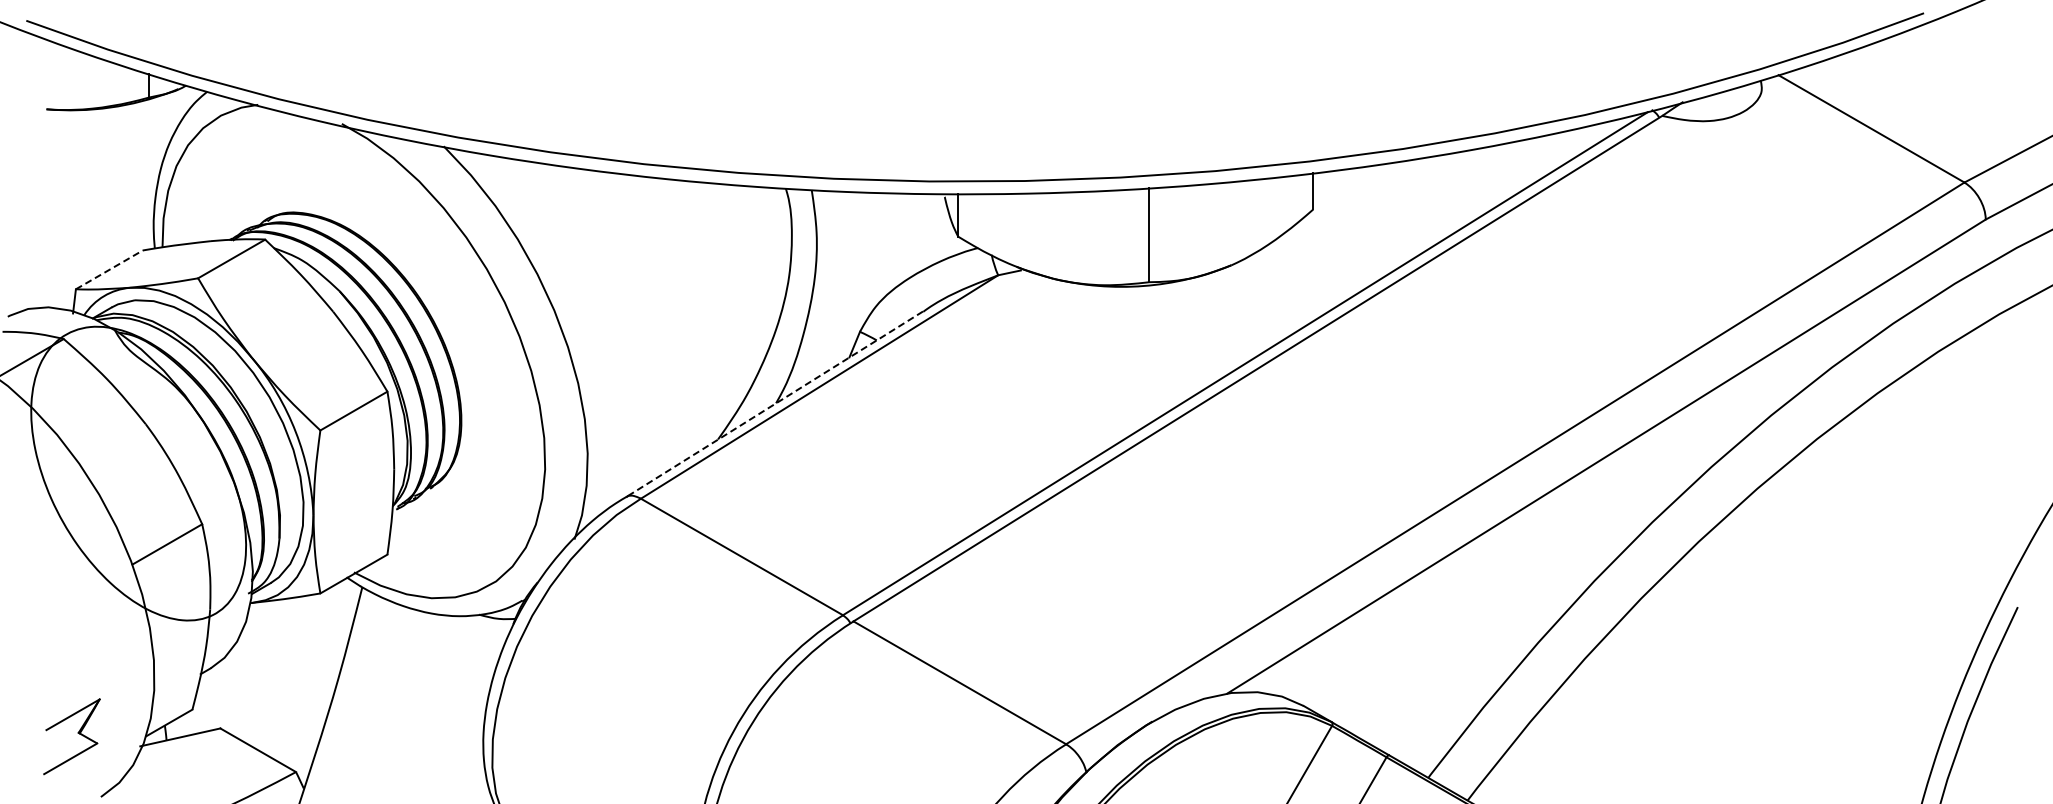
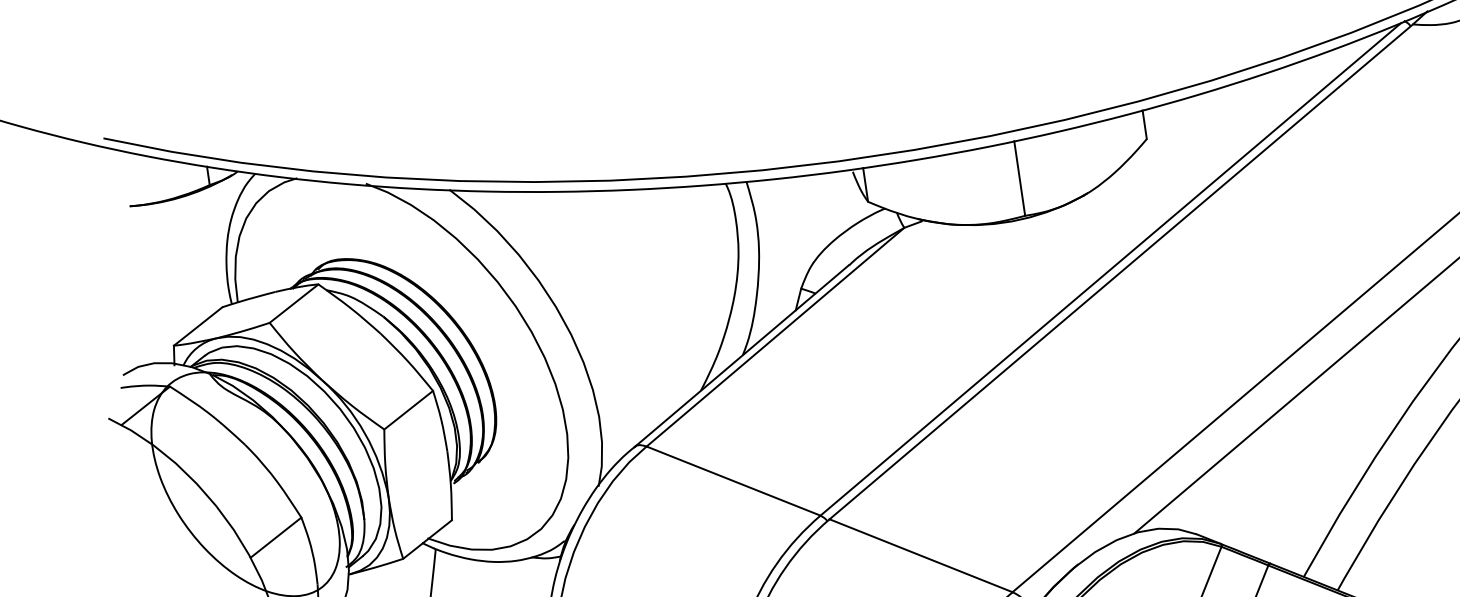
line: (109, 269) -> (198, 326), dashed -> solid
line: (773, 404) -> (740, 356), dashed -> solid

